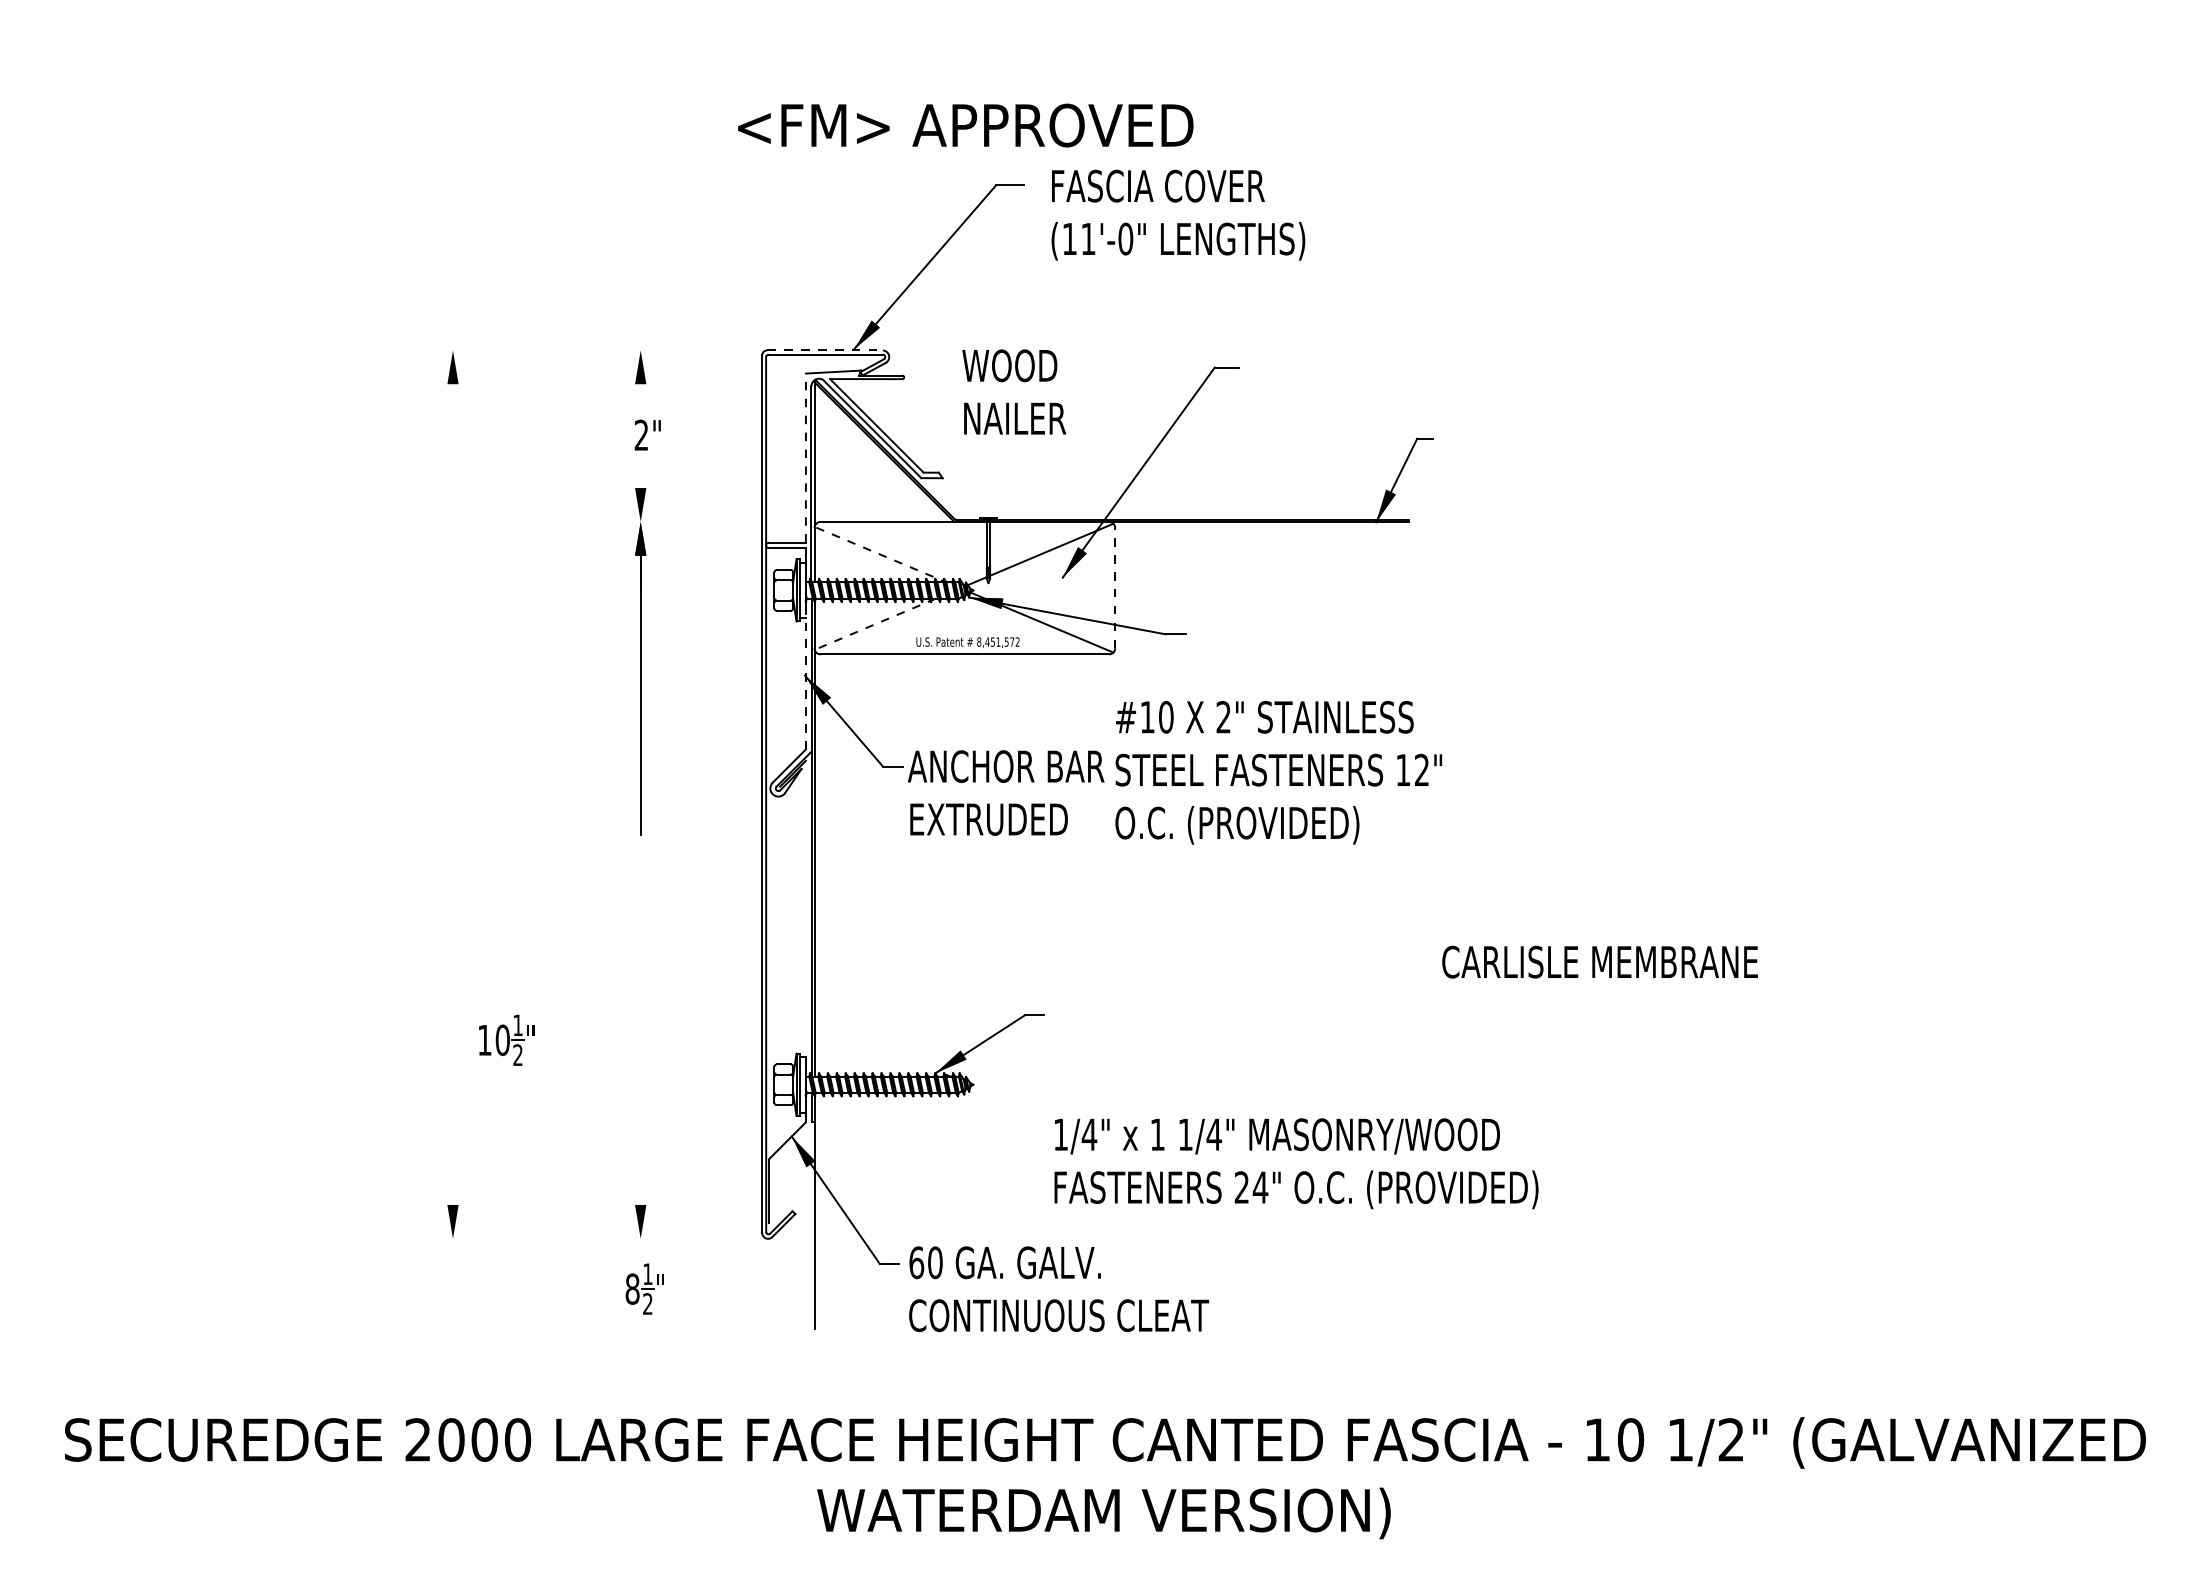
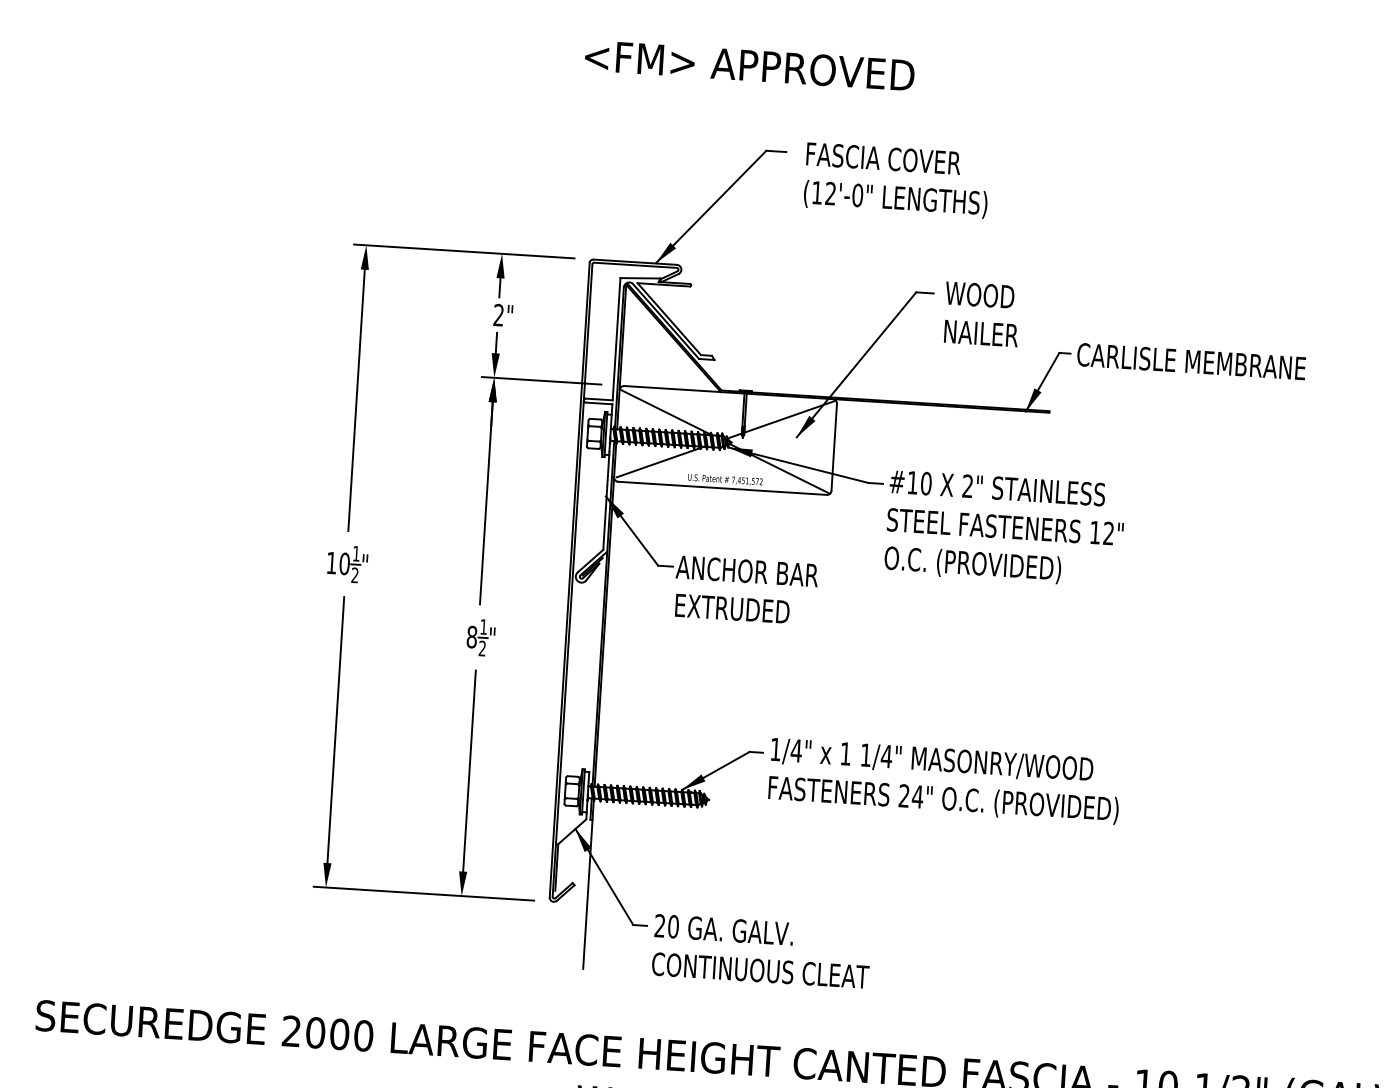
text: (965, 125) -> (749, 65), moved
text: (1088, 238) -> (830, 193), (11'-0" -> (12'-0"
line: (588, 350) -> (464, 251), added
line: (825, 350) -> (635, 262), dashed -> solid
text: (1014, 391) -> (982, 313), moved
line: (640, 397) -> (499, 287), added
line: (805, 458) -> (616, 339), dashed -> solid
line: (640, 473) -> (496, 342), added
line: (705, 521) -> (541, 380), added
line: (880, 554) -> (666, 412), dashed -> solid
line: (452, 564) -> (356, 400), added
line: (1115, 587) -> (834, 446), dashed -> solid
line: (876, 623) -> (660, 462), dashed -> solid
text: (979, 641) -> (733, 479), 8,451,572 -> 7,451,572
line: (805, 681) -> (606, 500), dashed -> solid
text: (1278, 772) -> (1004, 528), moved
text: (1599, 961) -> (1191, 361), moved
line: (452, 1020) -> (335, 729), added
part: (506, 1039) -> (347, 563), moved
line: (640, 1065) -> (469, 770), added
text: (1296, 1163) -> (944, 781), moved
line: (588, 1238) -> (423, 893), added
text: (916, 1262) -> (659, 925), 60 -> 20
part: (644, 1288) -> (480, 637), moved

